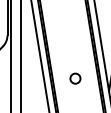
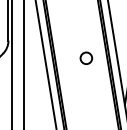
circle: (75, 78) -> (86, 58), moved

